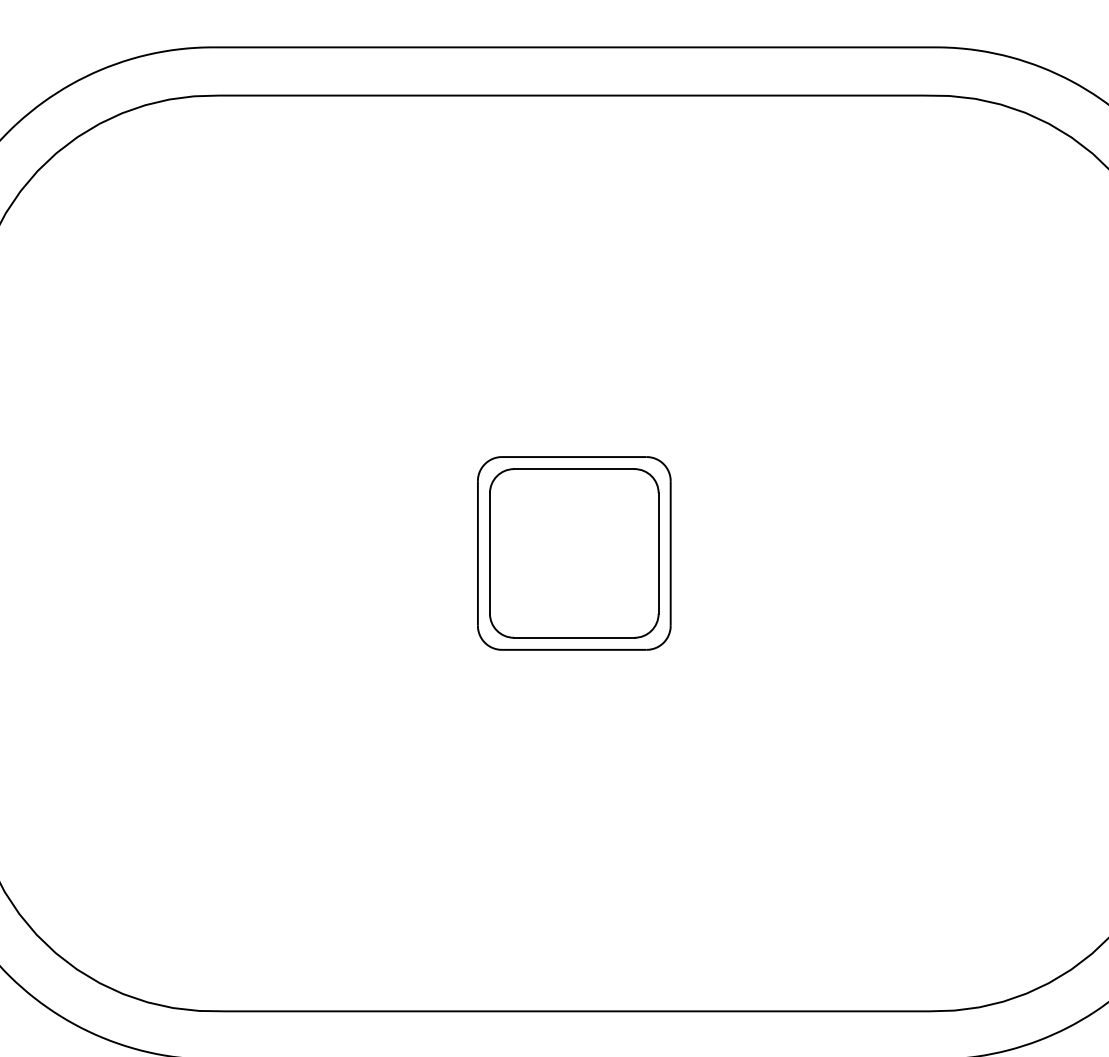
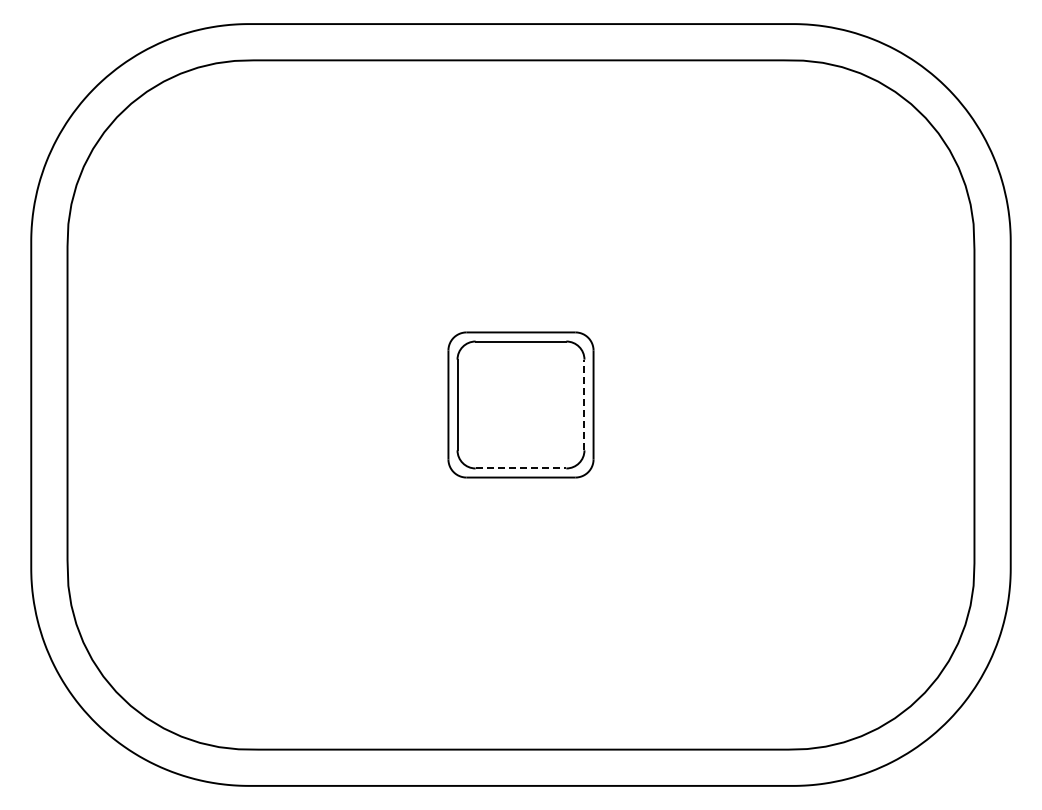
line: (658, 552) -> (584, 404), solid -> dashed
line: (574, 637) -> (521, 468), solid -> dashed

